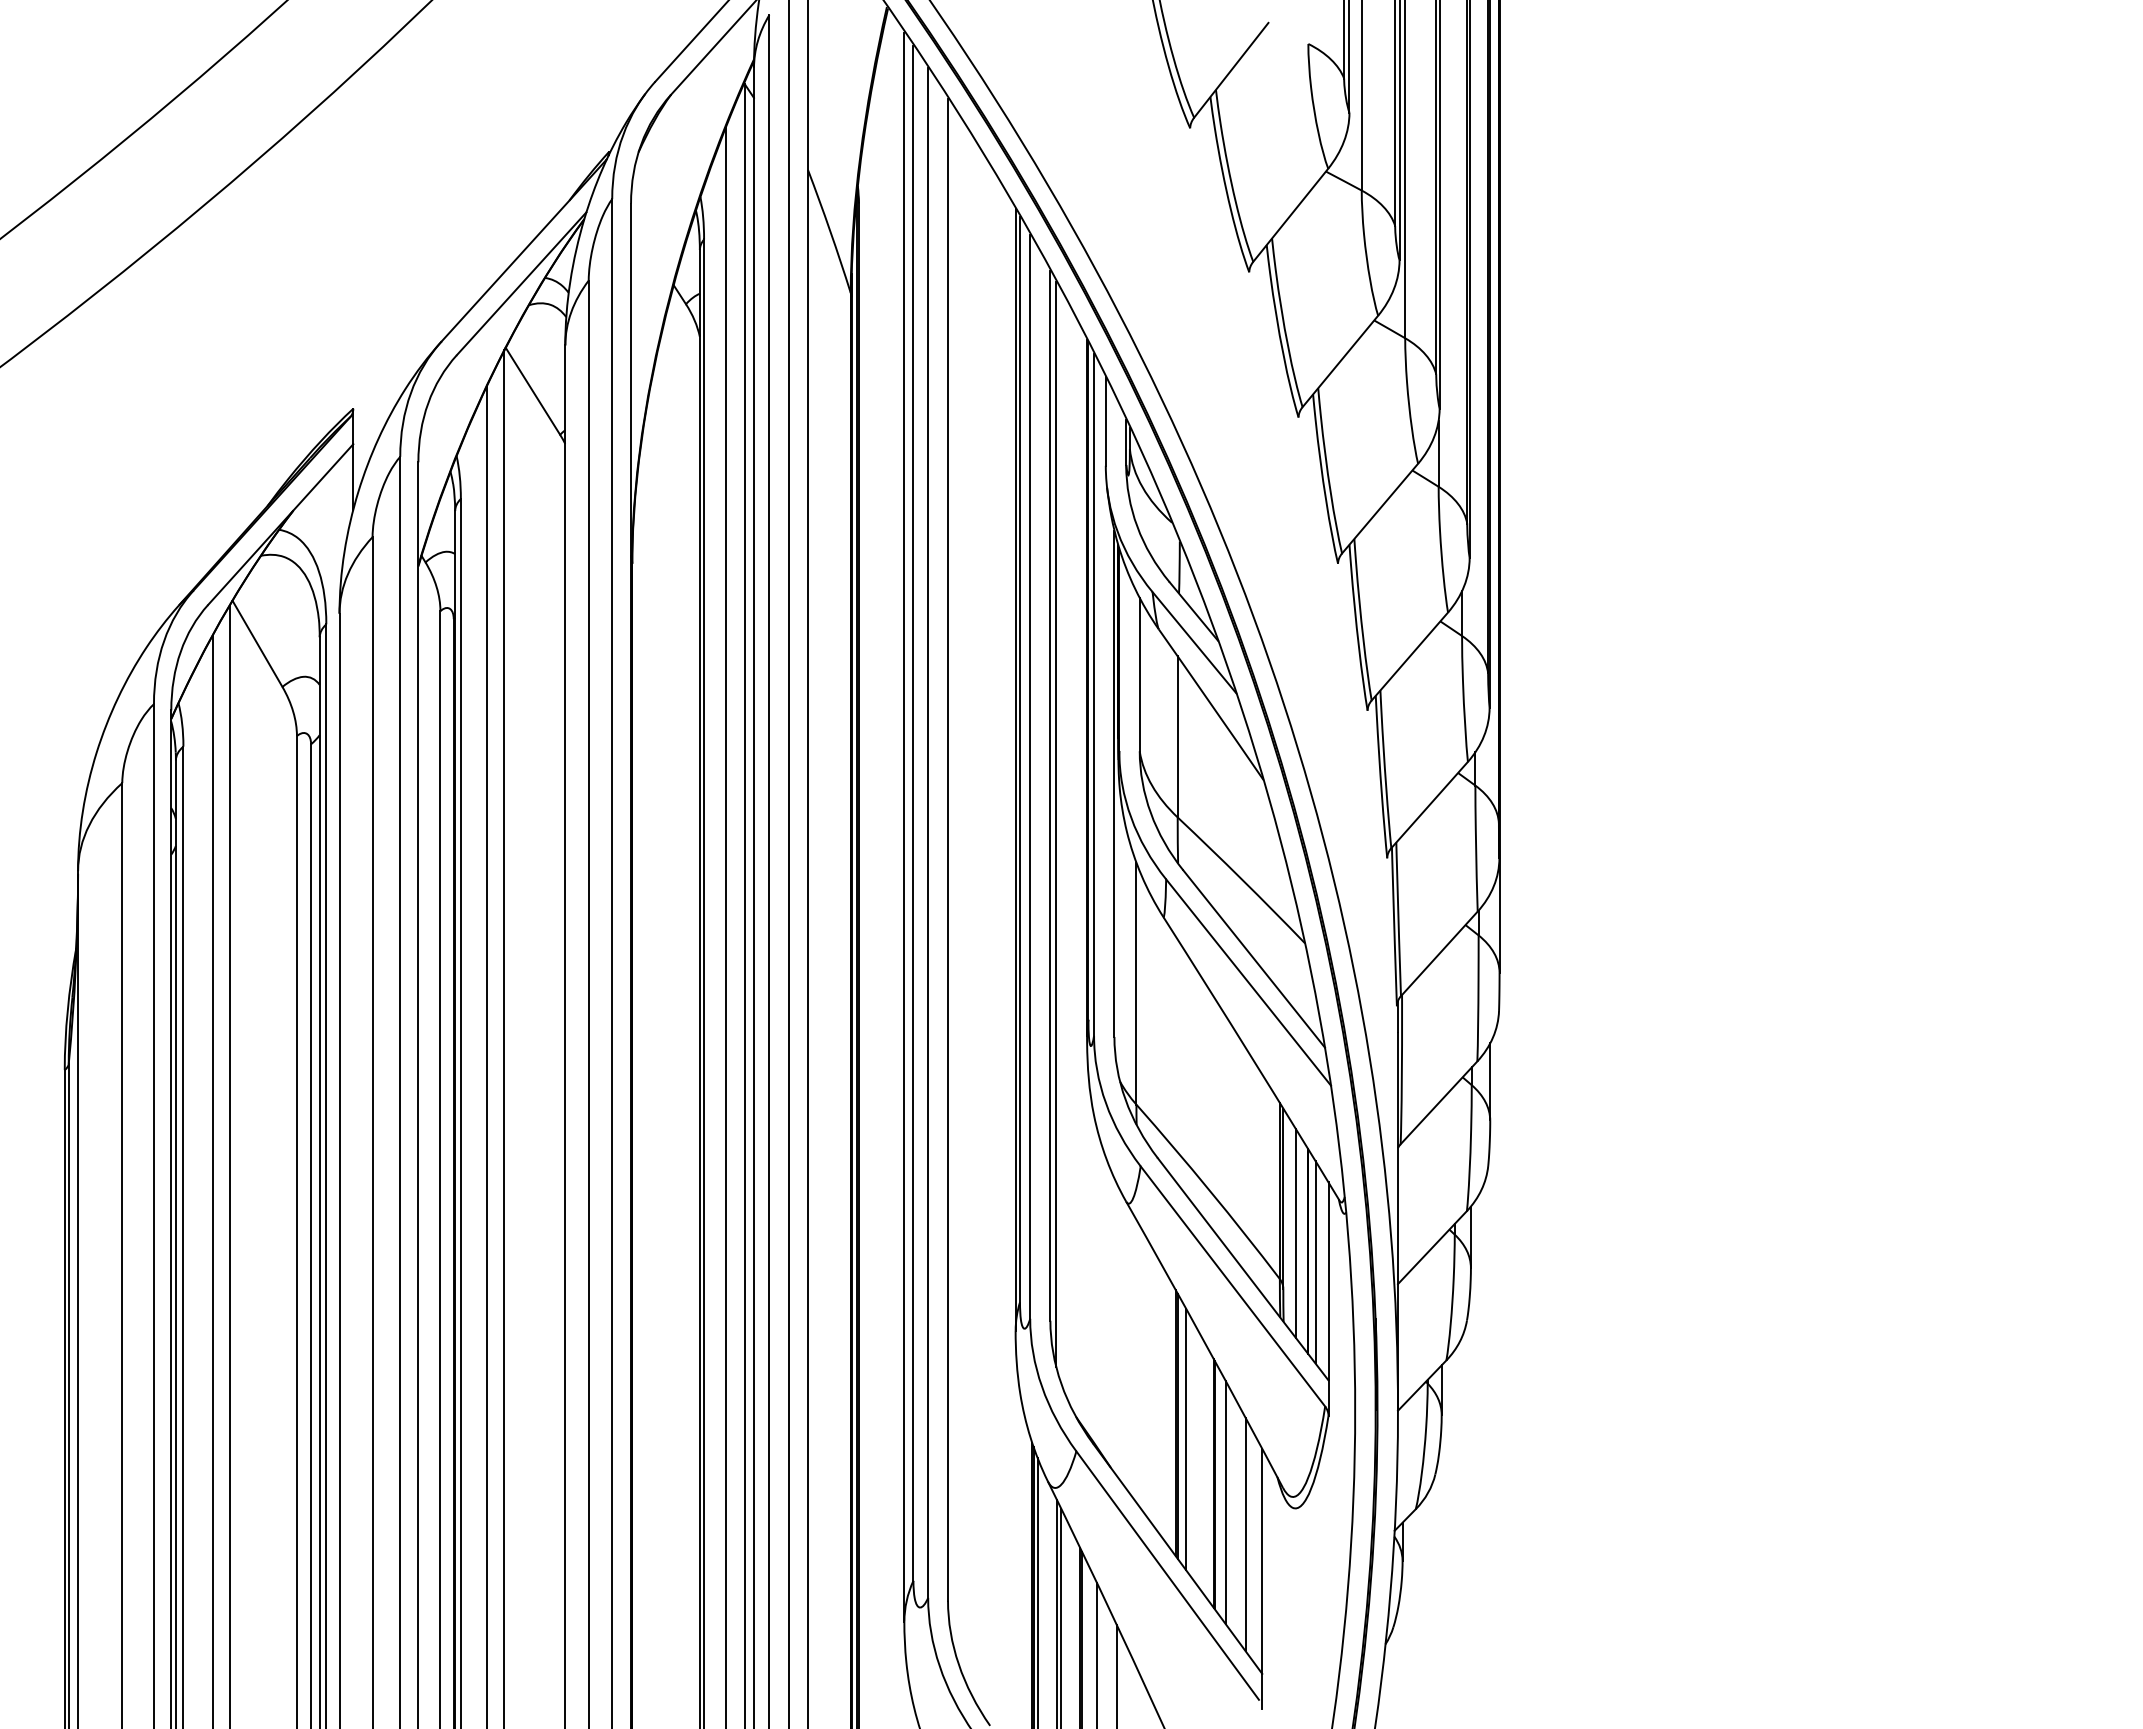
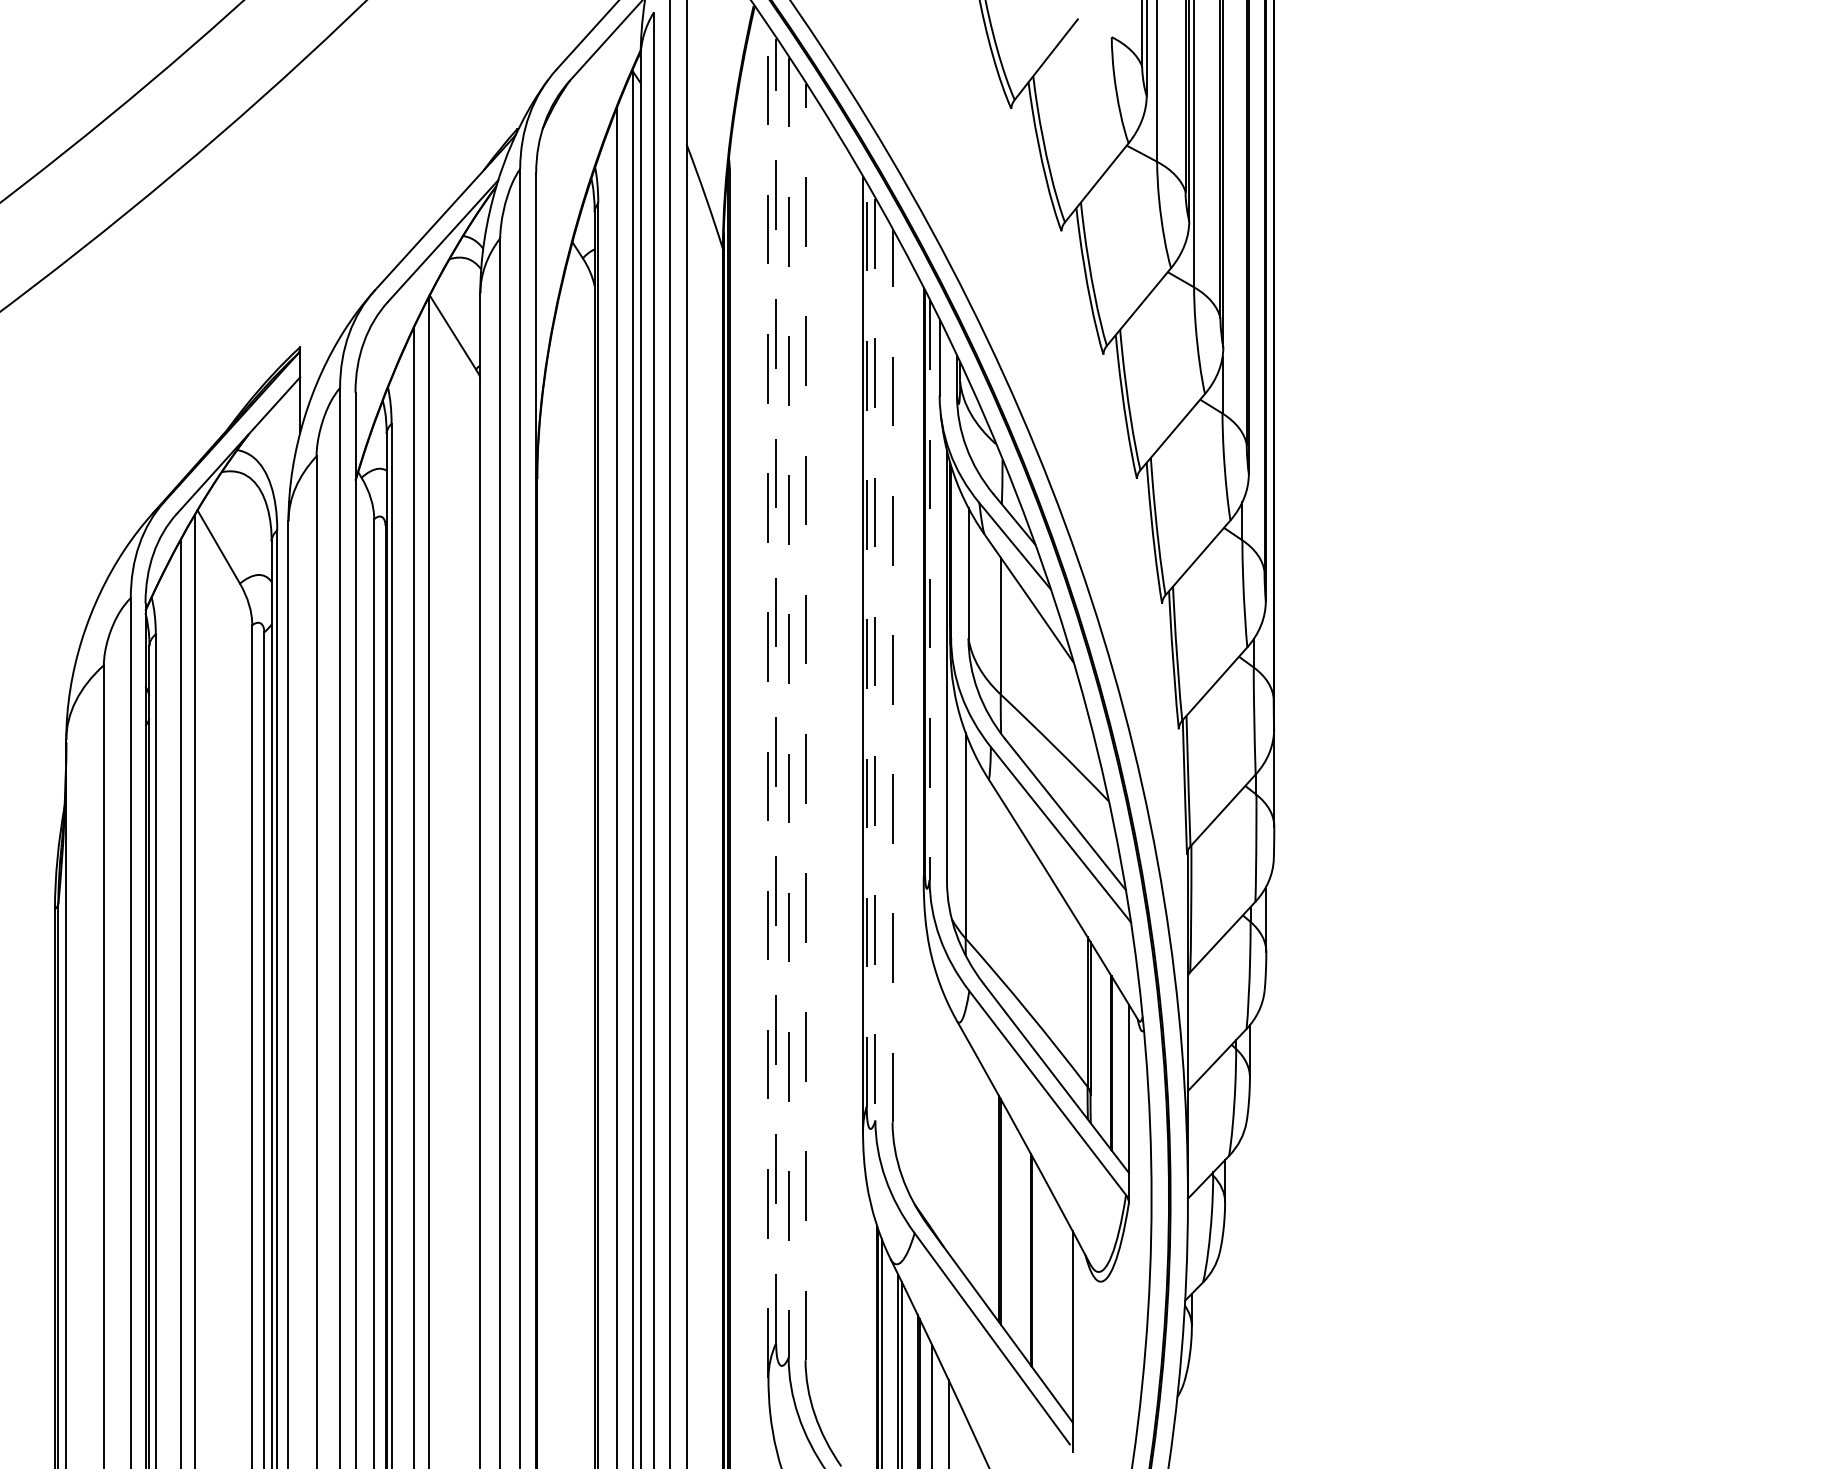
line: (1094, 695) -> (930, 590), solid -> dashed
line: (1020, 759) -> (867, 645), solid -> dashed
line: (1030, 777) -> (875, 660), solid -> dashed
line: (1050, 795) -> (892, 675), solid -> dashed
line: (913, 812) -> (776, 690), solid -> dashed
line: (1056, 824) -> (897, 700), removed
line: (904, 826) -> (768, 702), solid -> dashed
line: (928, 833) -> (788, 708), solid -> dashed
line: (948, 849) -> (805, 721), solid -> dashed
line: (1295, 1232) -> (1100, 1047), removed
line: (1315, 1262) -> (1117, 1072), removed
line: (1186, 1439) -> (1008, 1223), removed
line: (1225, 1502) -> (1041, 1276), removed
line: (1245, 1534) -> (1058, 1303), removed

